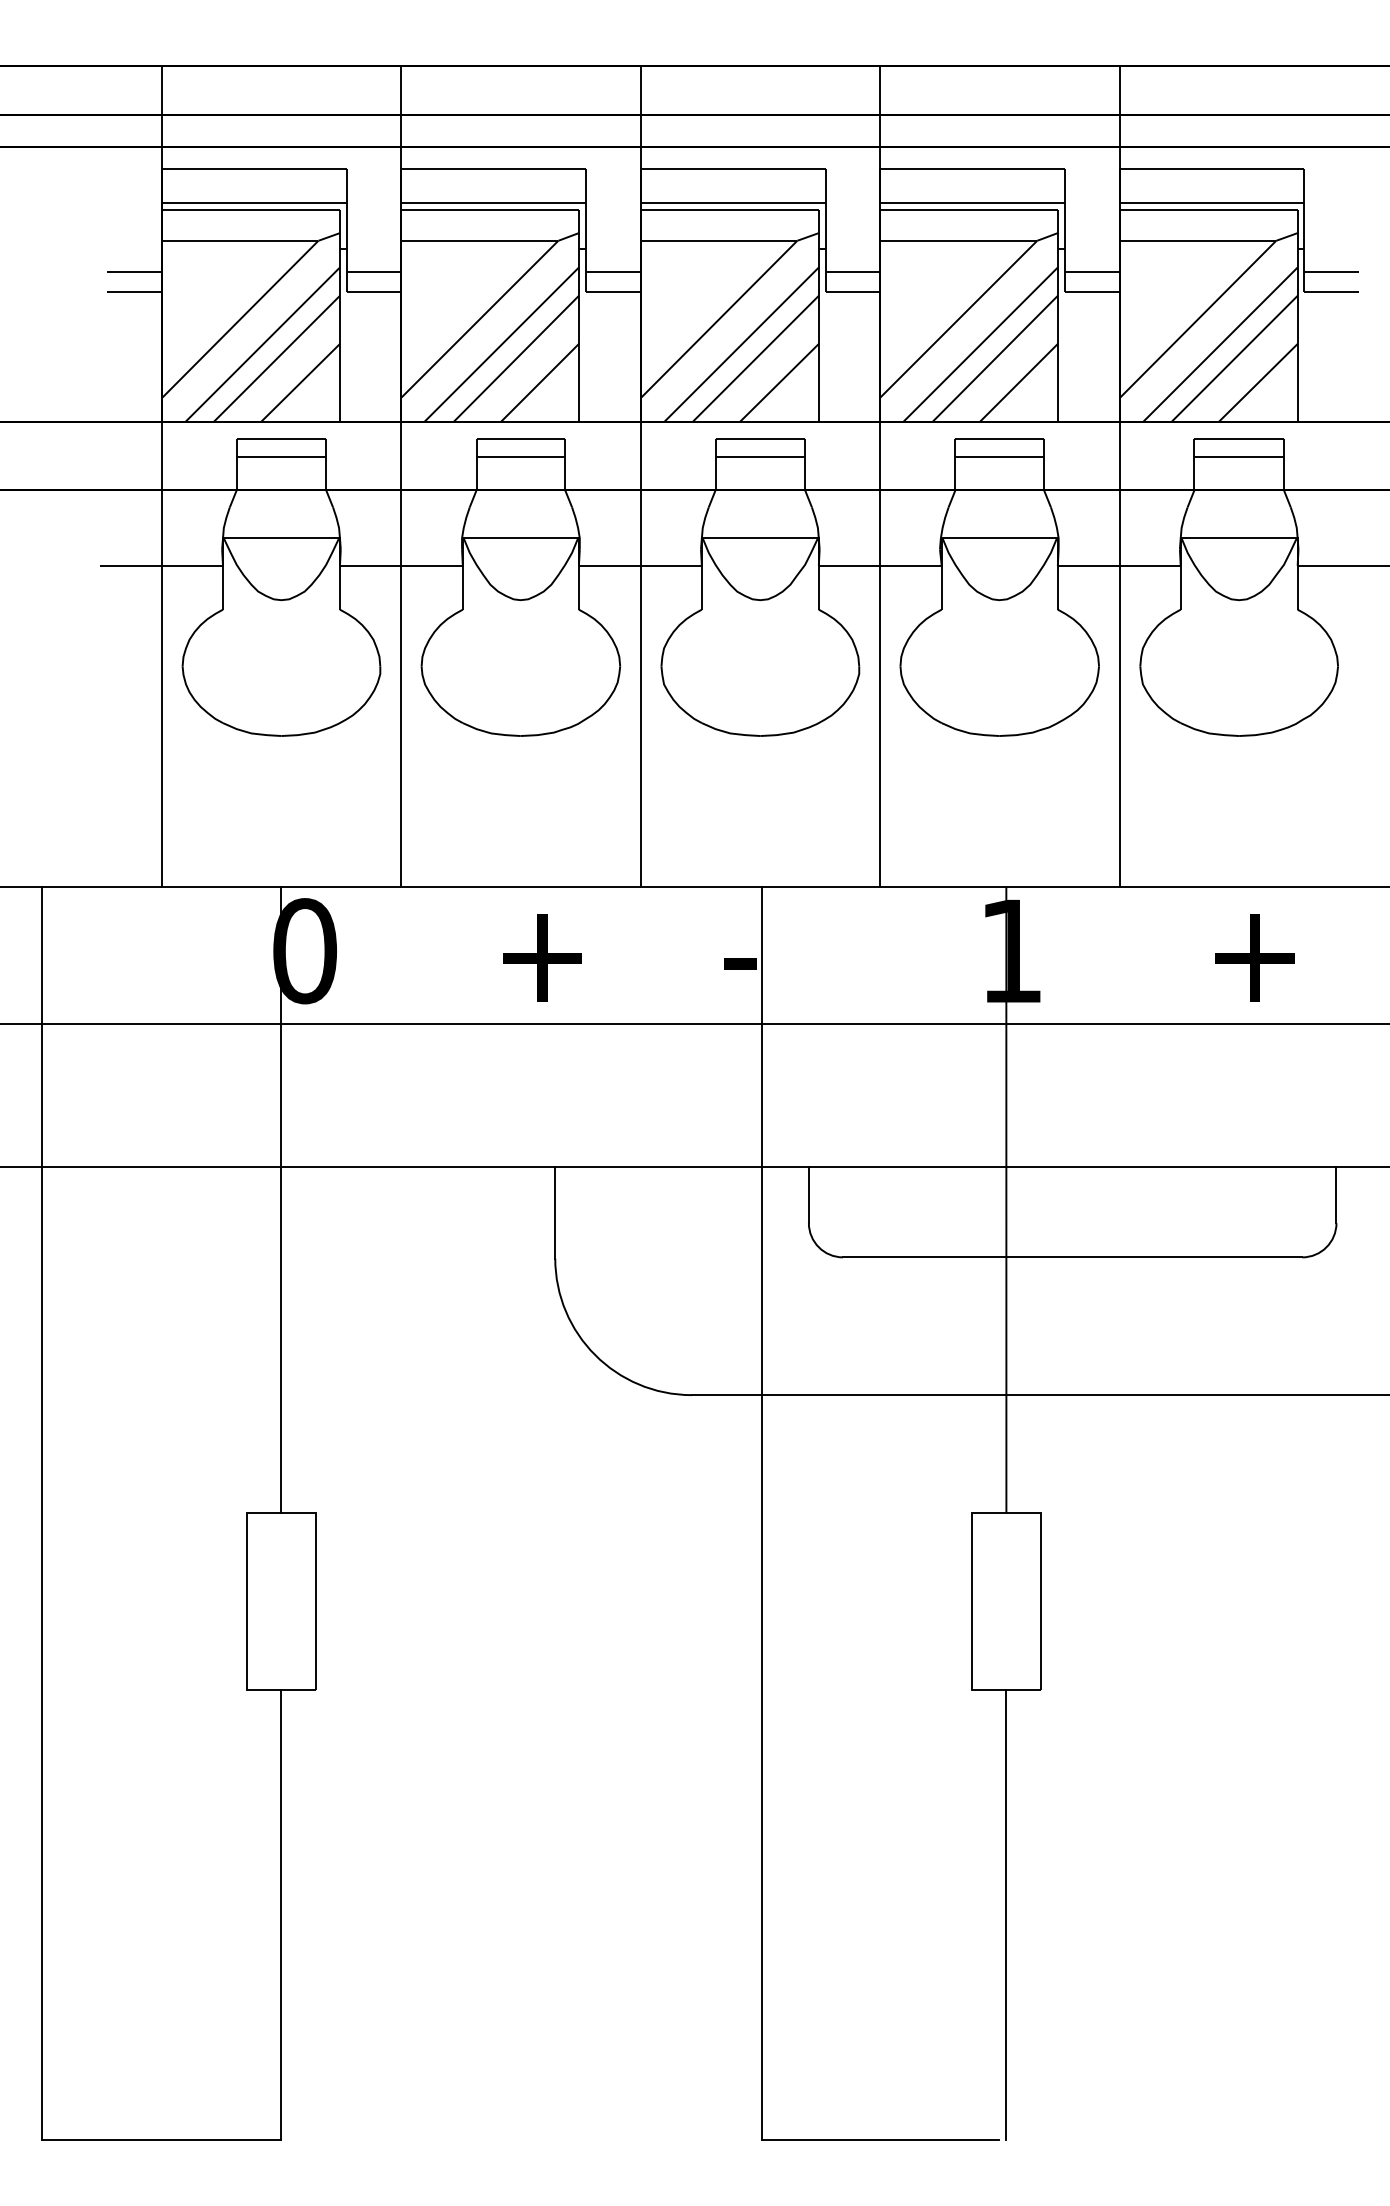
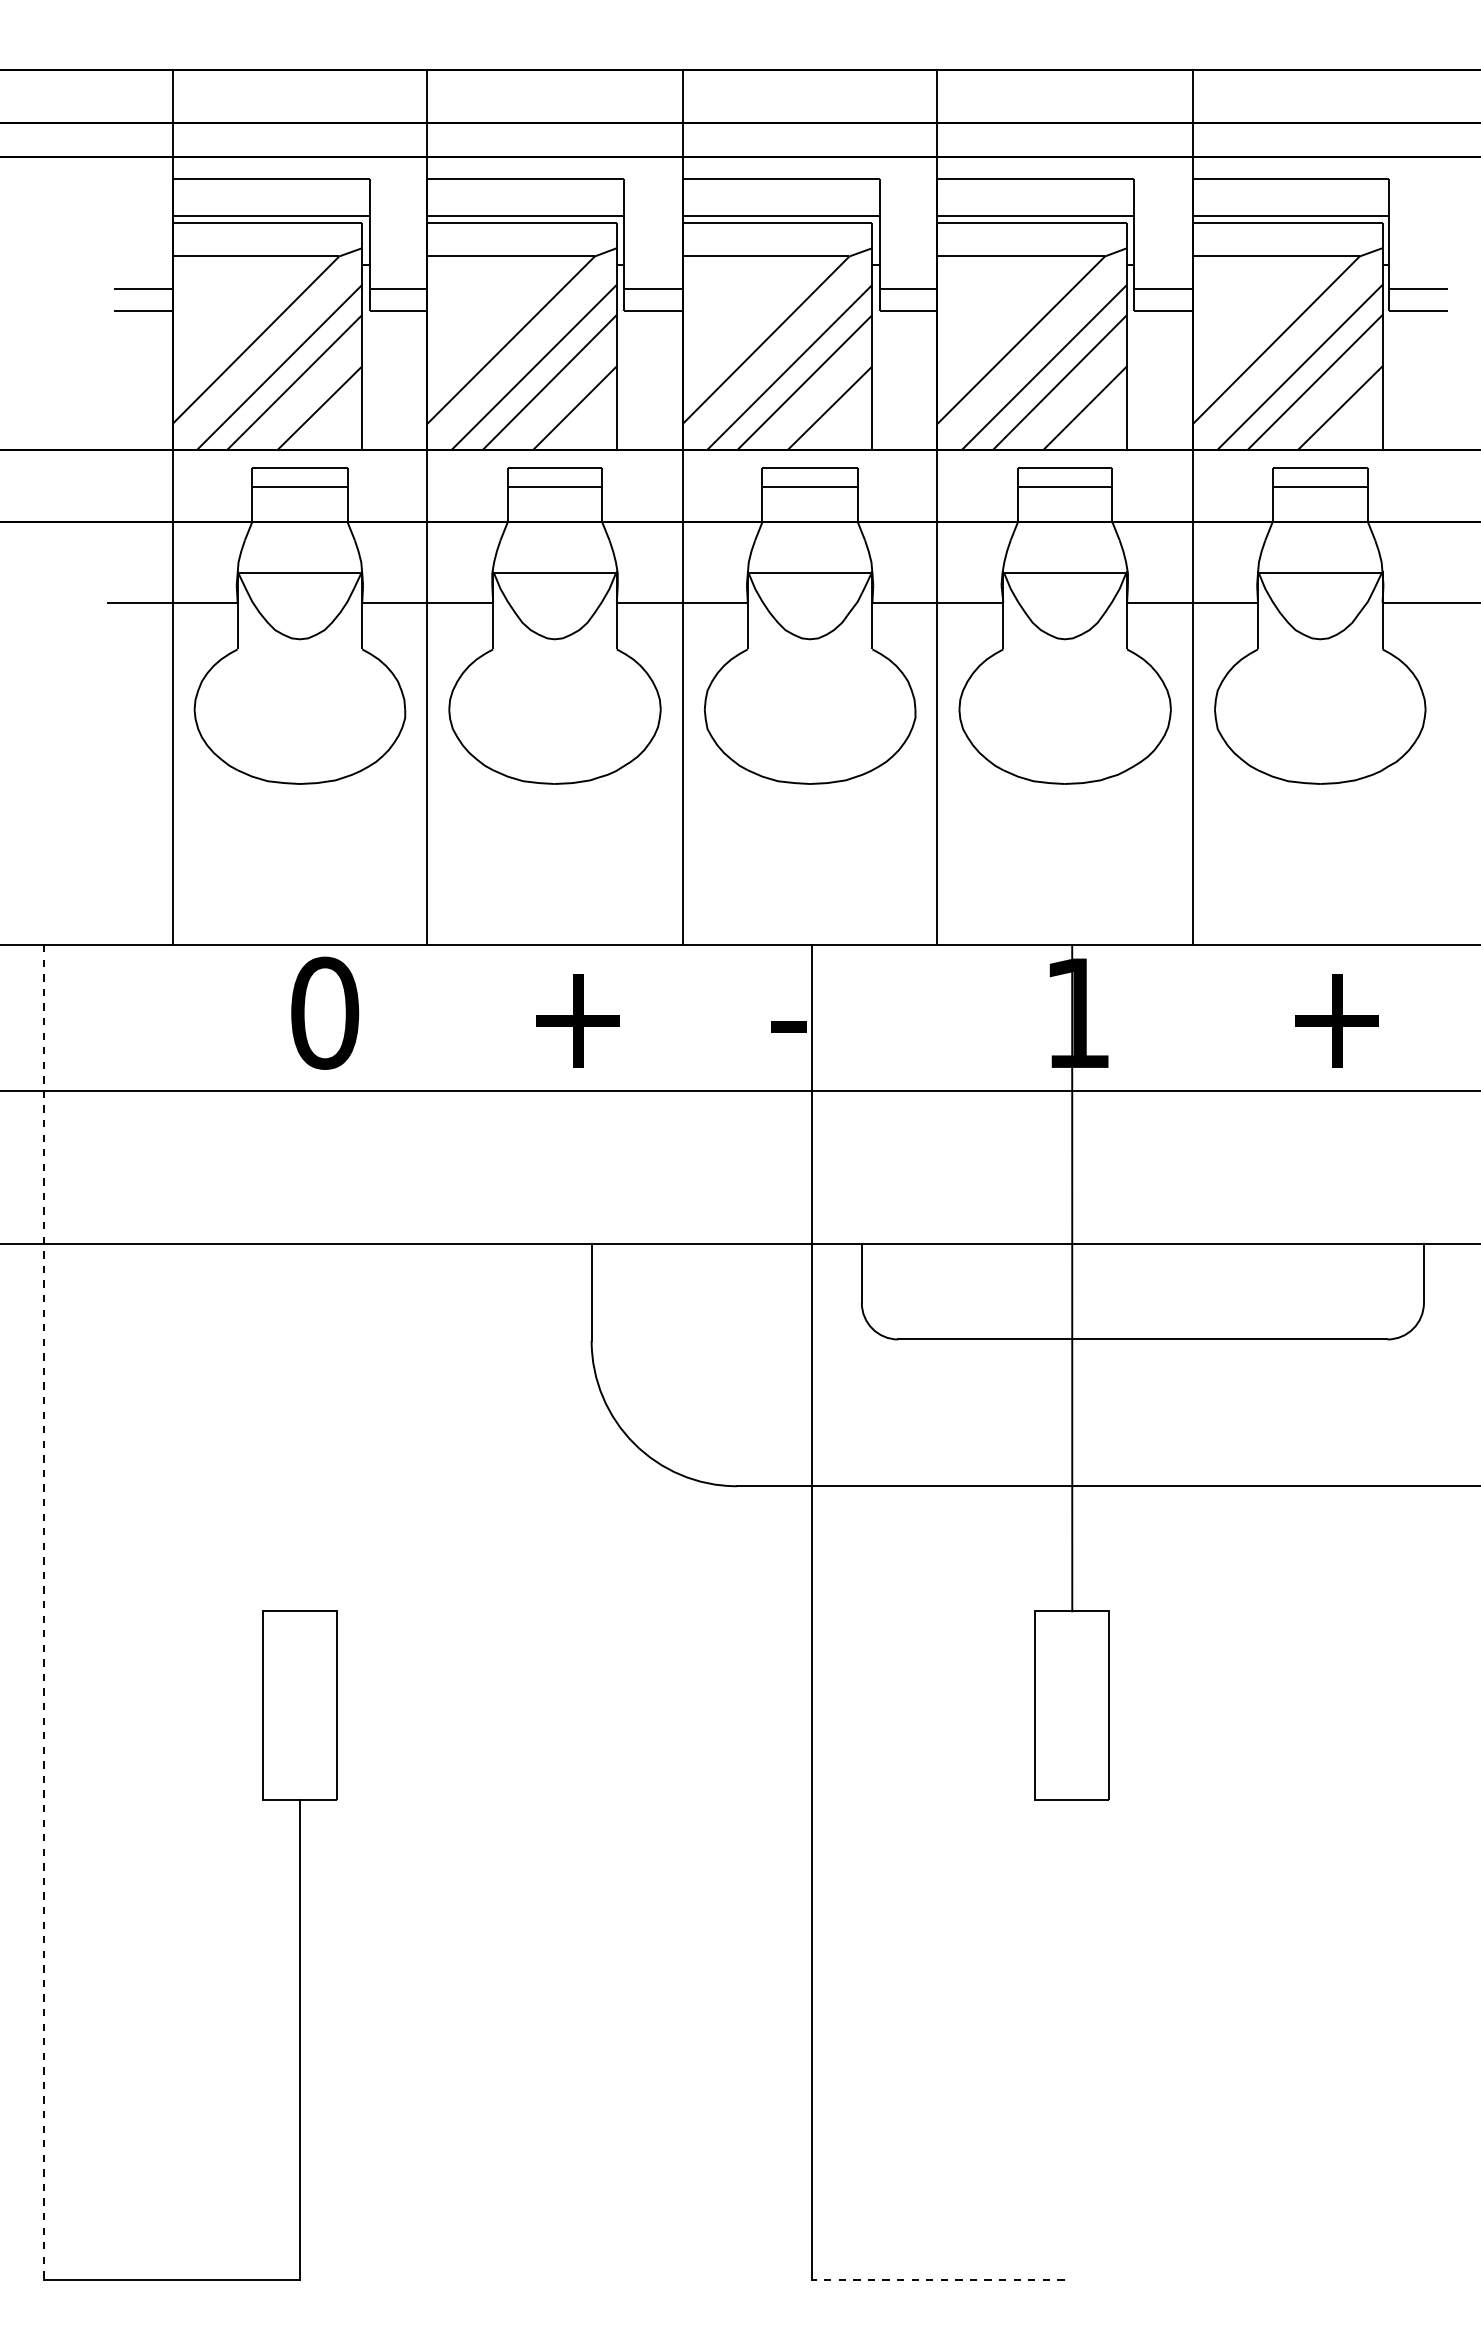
line: (281, 1200) -> (299, 1278), removed
line: (41, 1513) -> (44, 1612), solid -> dashed
line: (1006, 1914) -> (1072, 2039), removed
line: (880, 2139) -> (938, 2279), solid -> dashed

